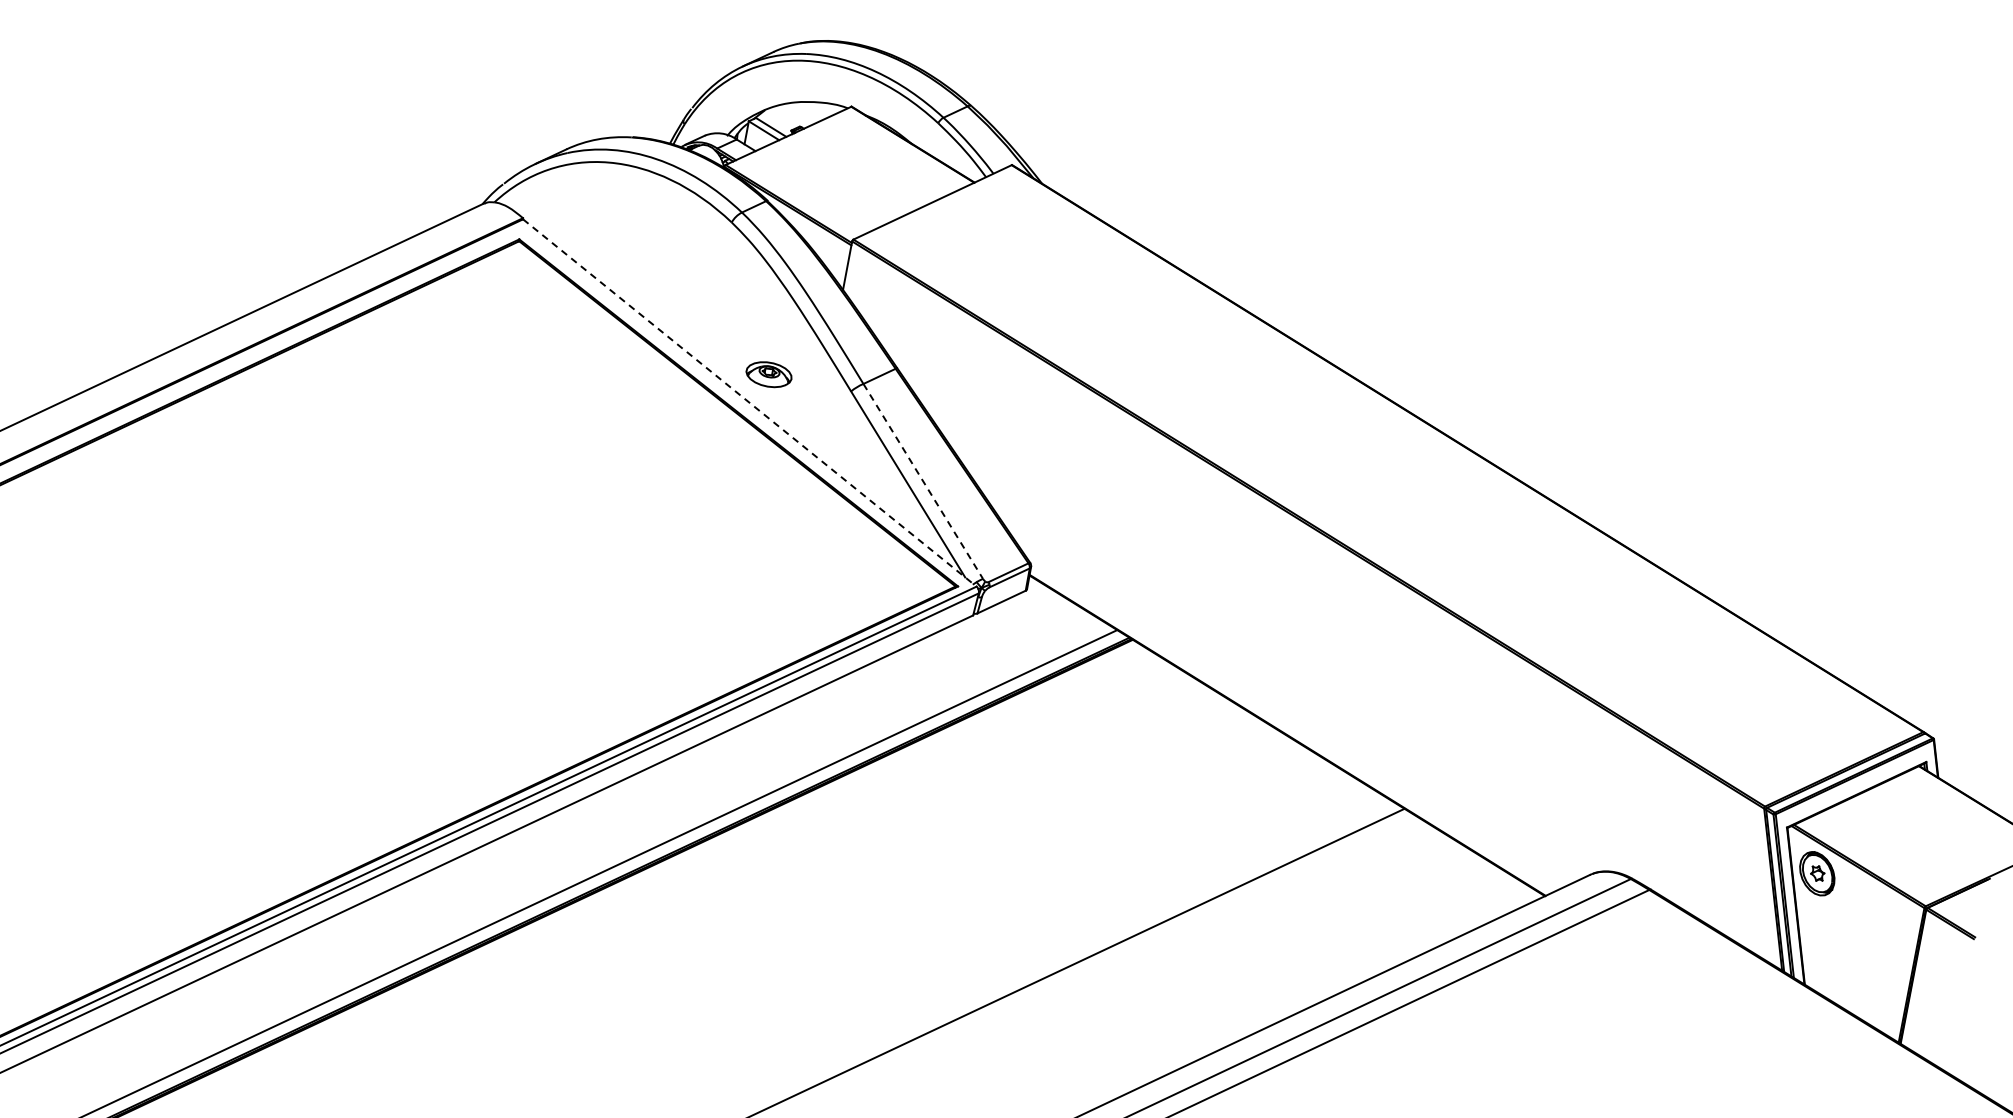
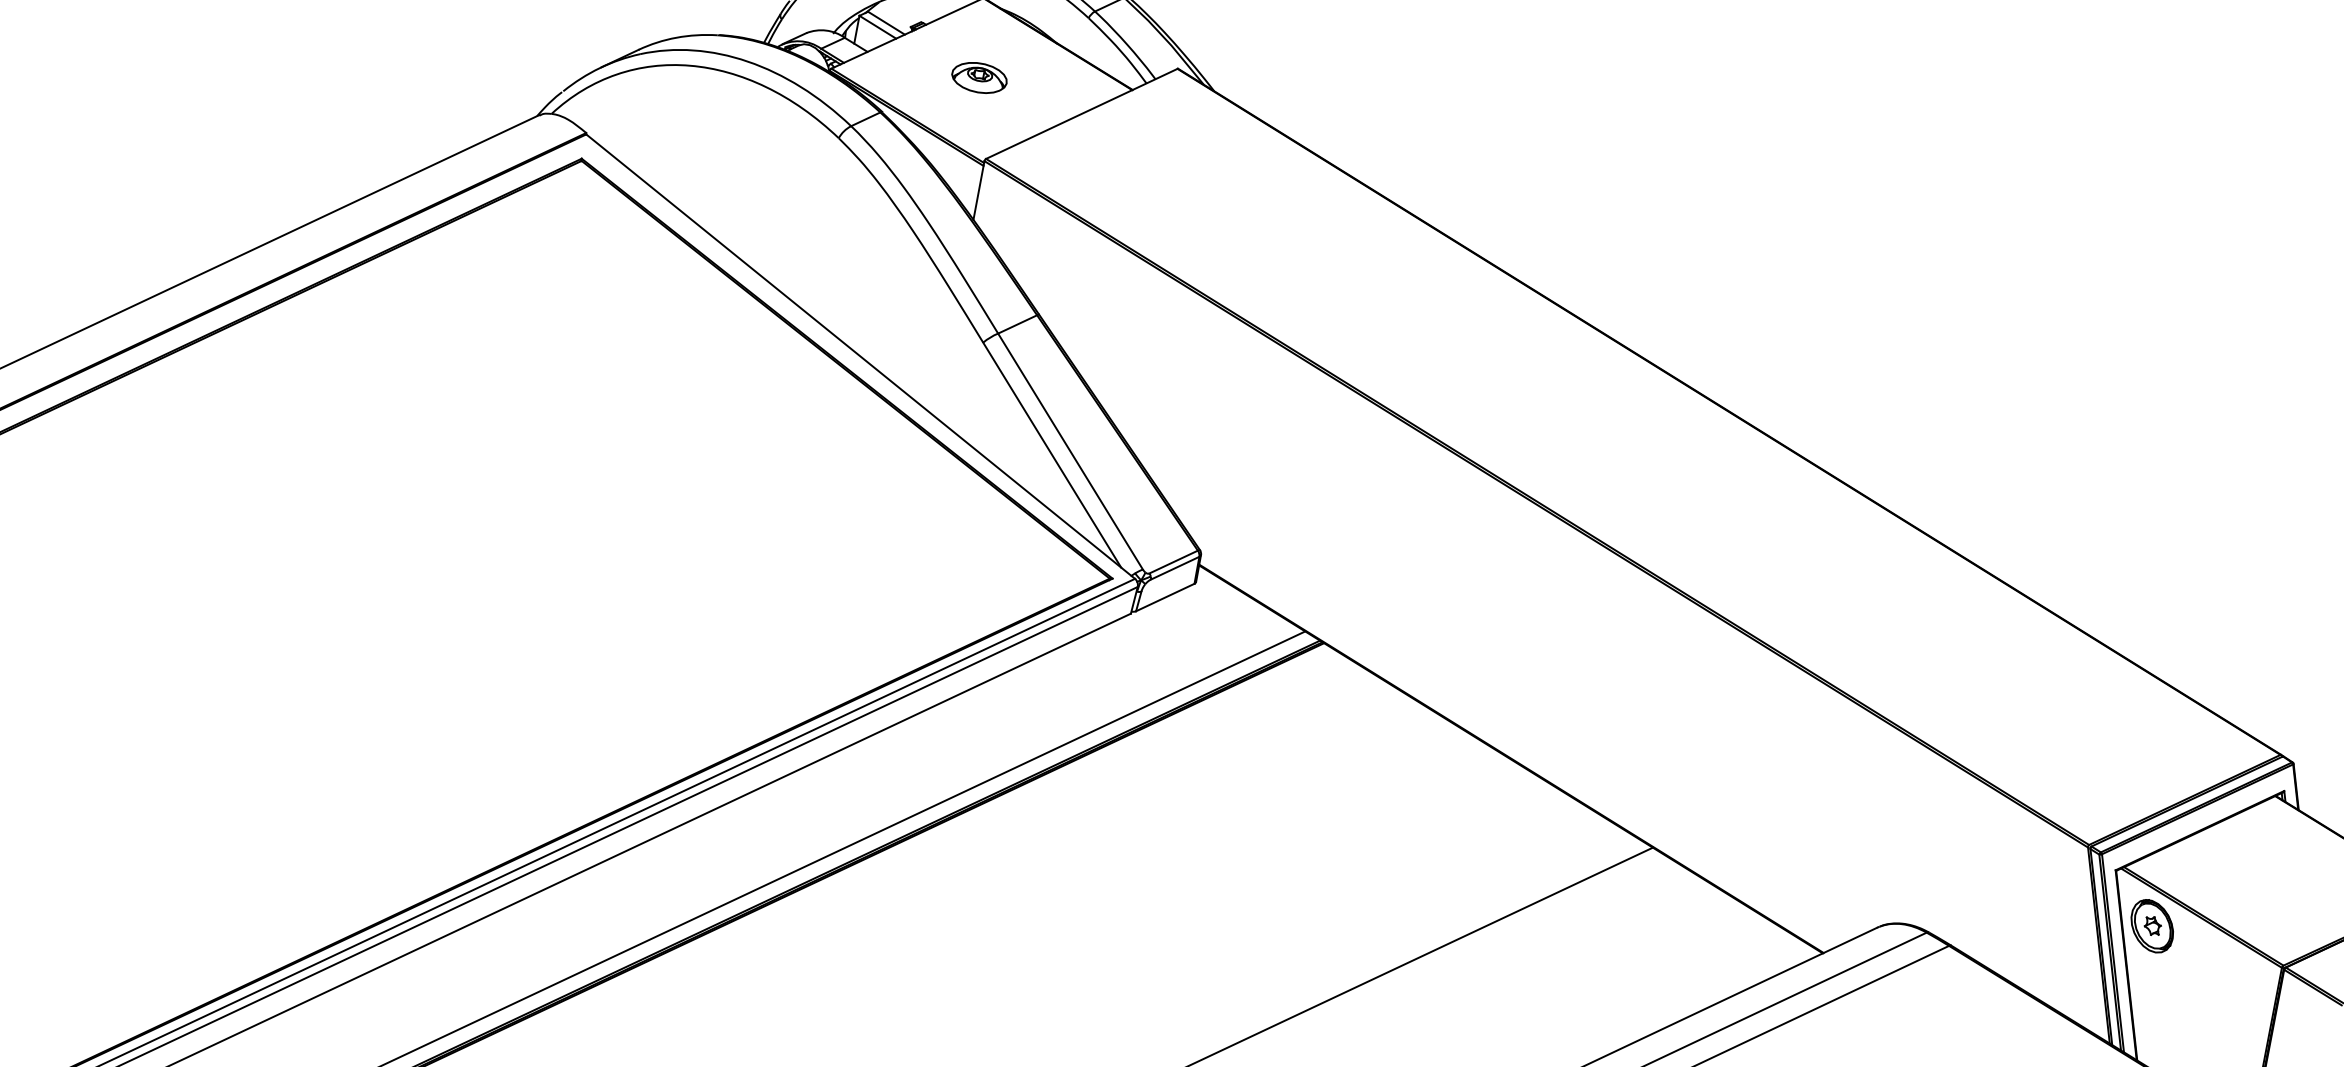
part: (768, 374) -> (978, 77), moved
line: (749, 402) -> (860, 356), dashed -> solid
line: (923, 481) -> (1070, 451), dashed -> solid

